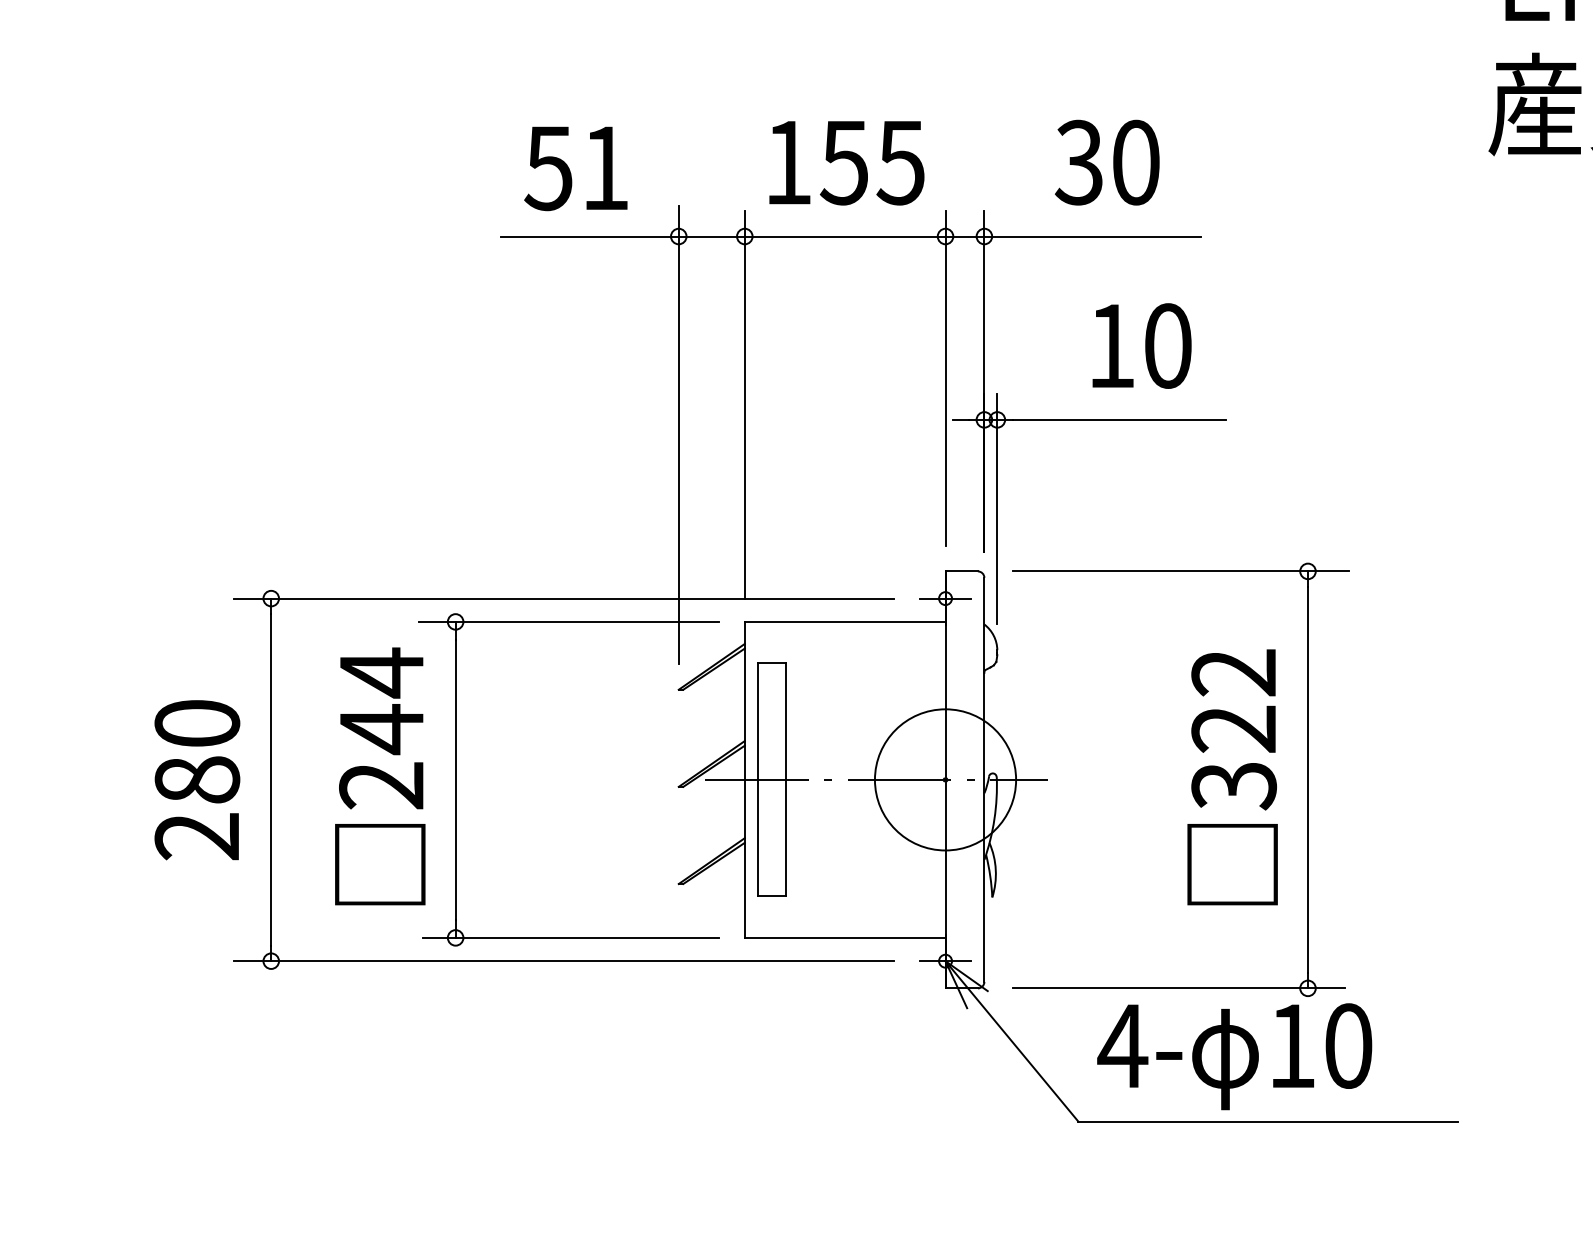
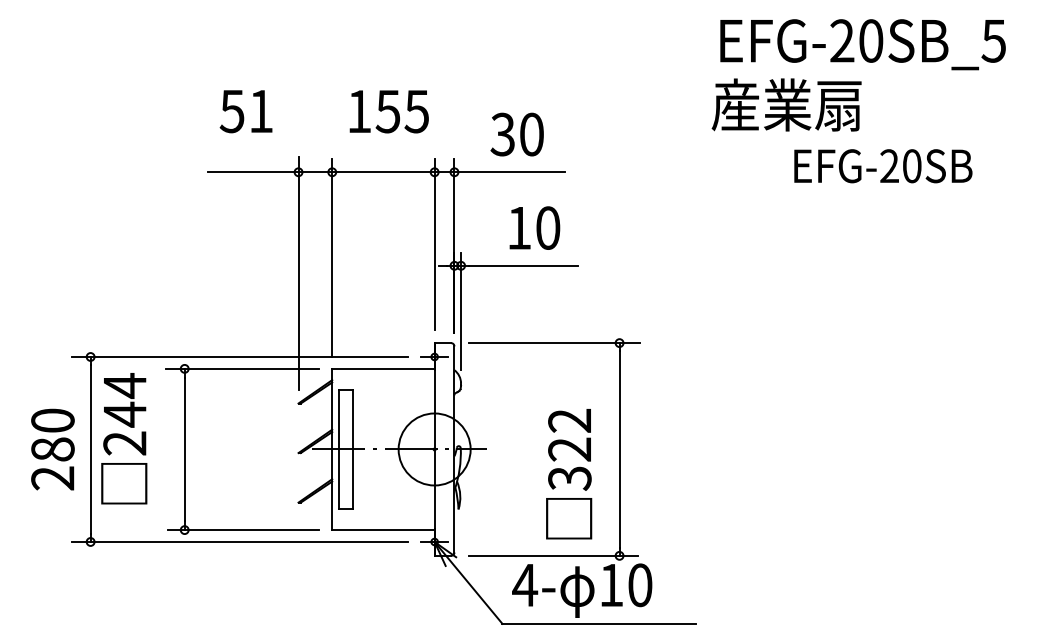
text: (845, 162) -> (388, 111), moved
text: (574, 168) -> (245, 111), moved
text: (380, 776) -> (124, 438), moved
text: (1233, 777) -> (569, 474), moved

